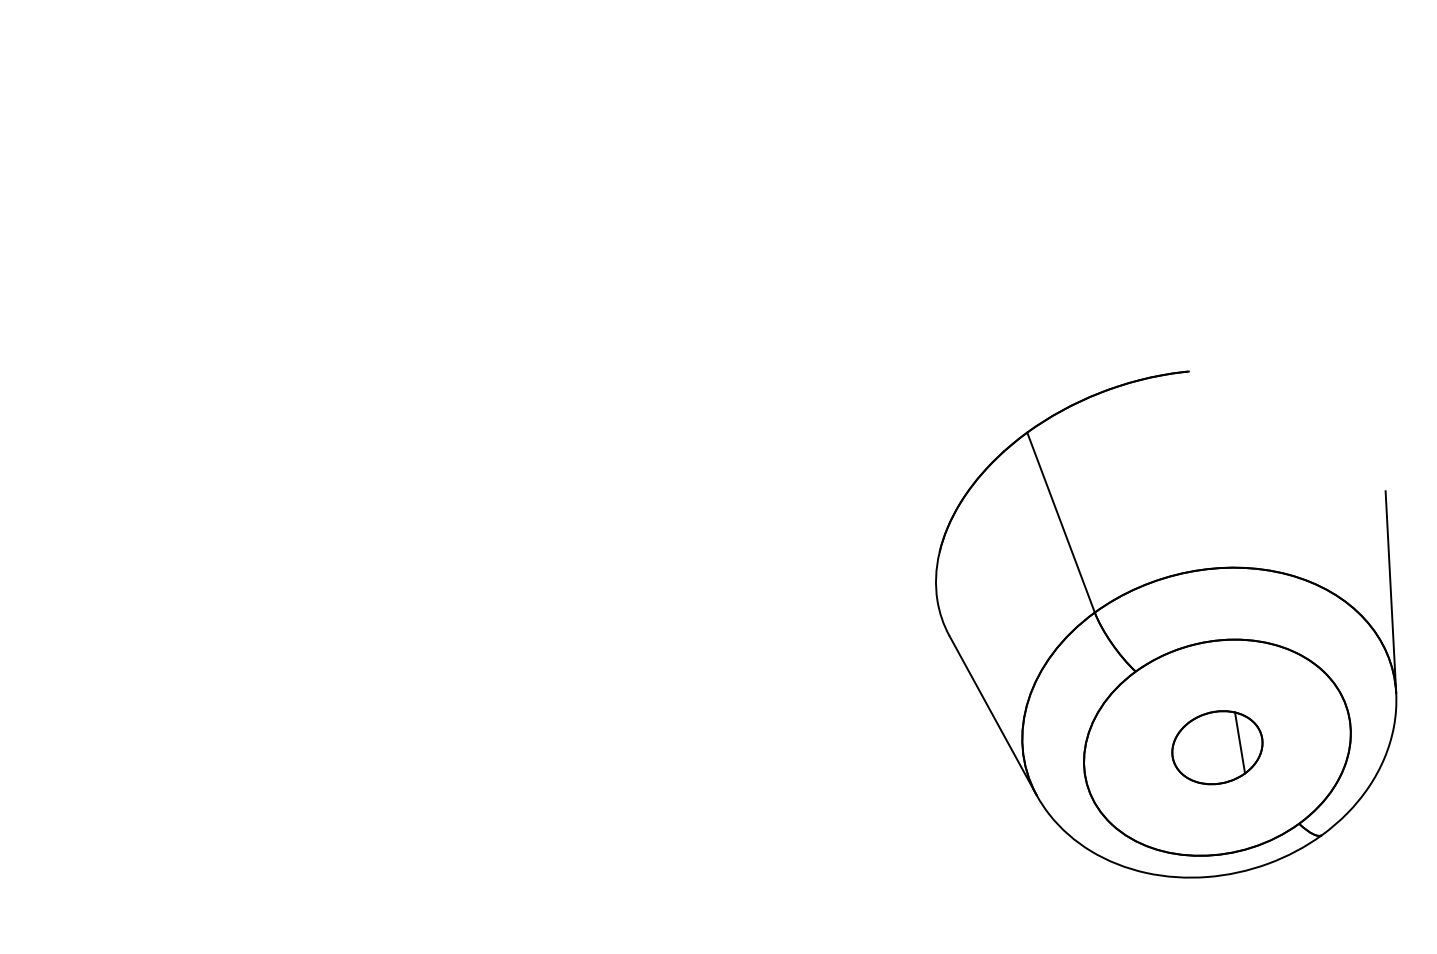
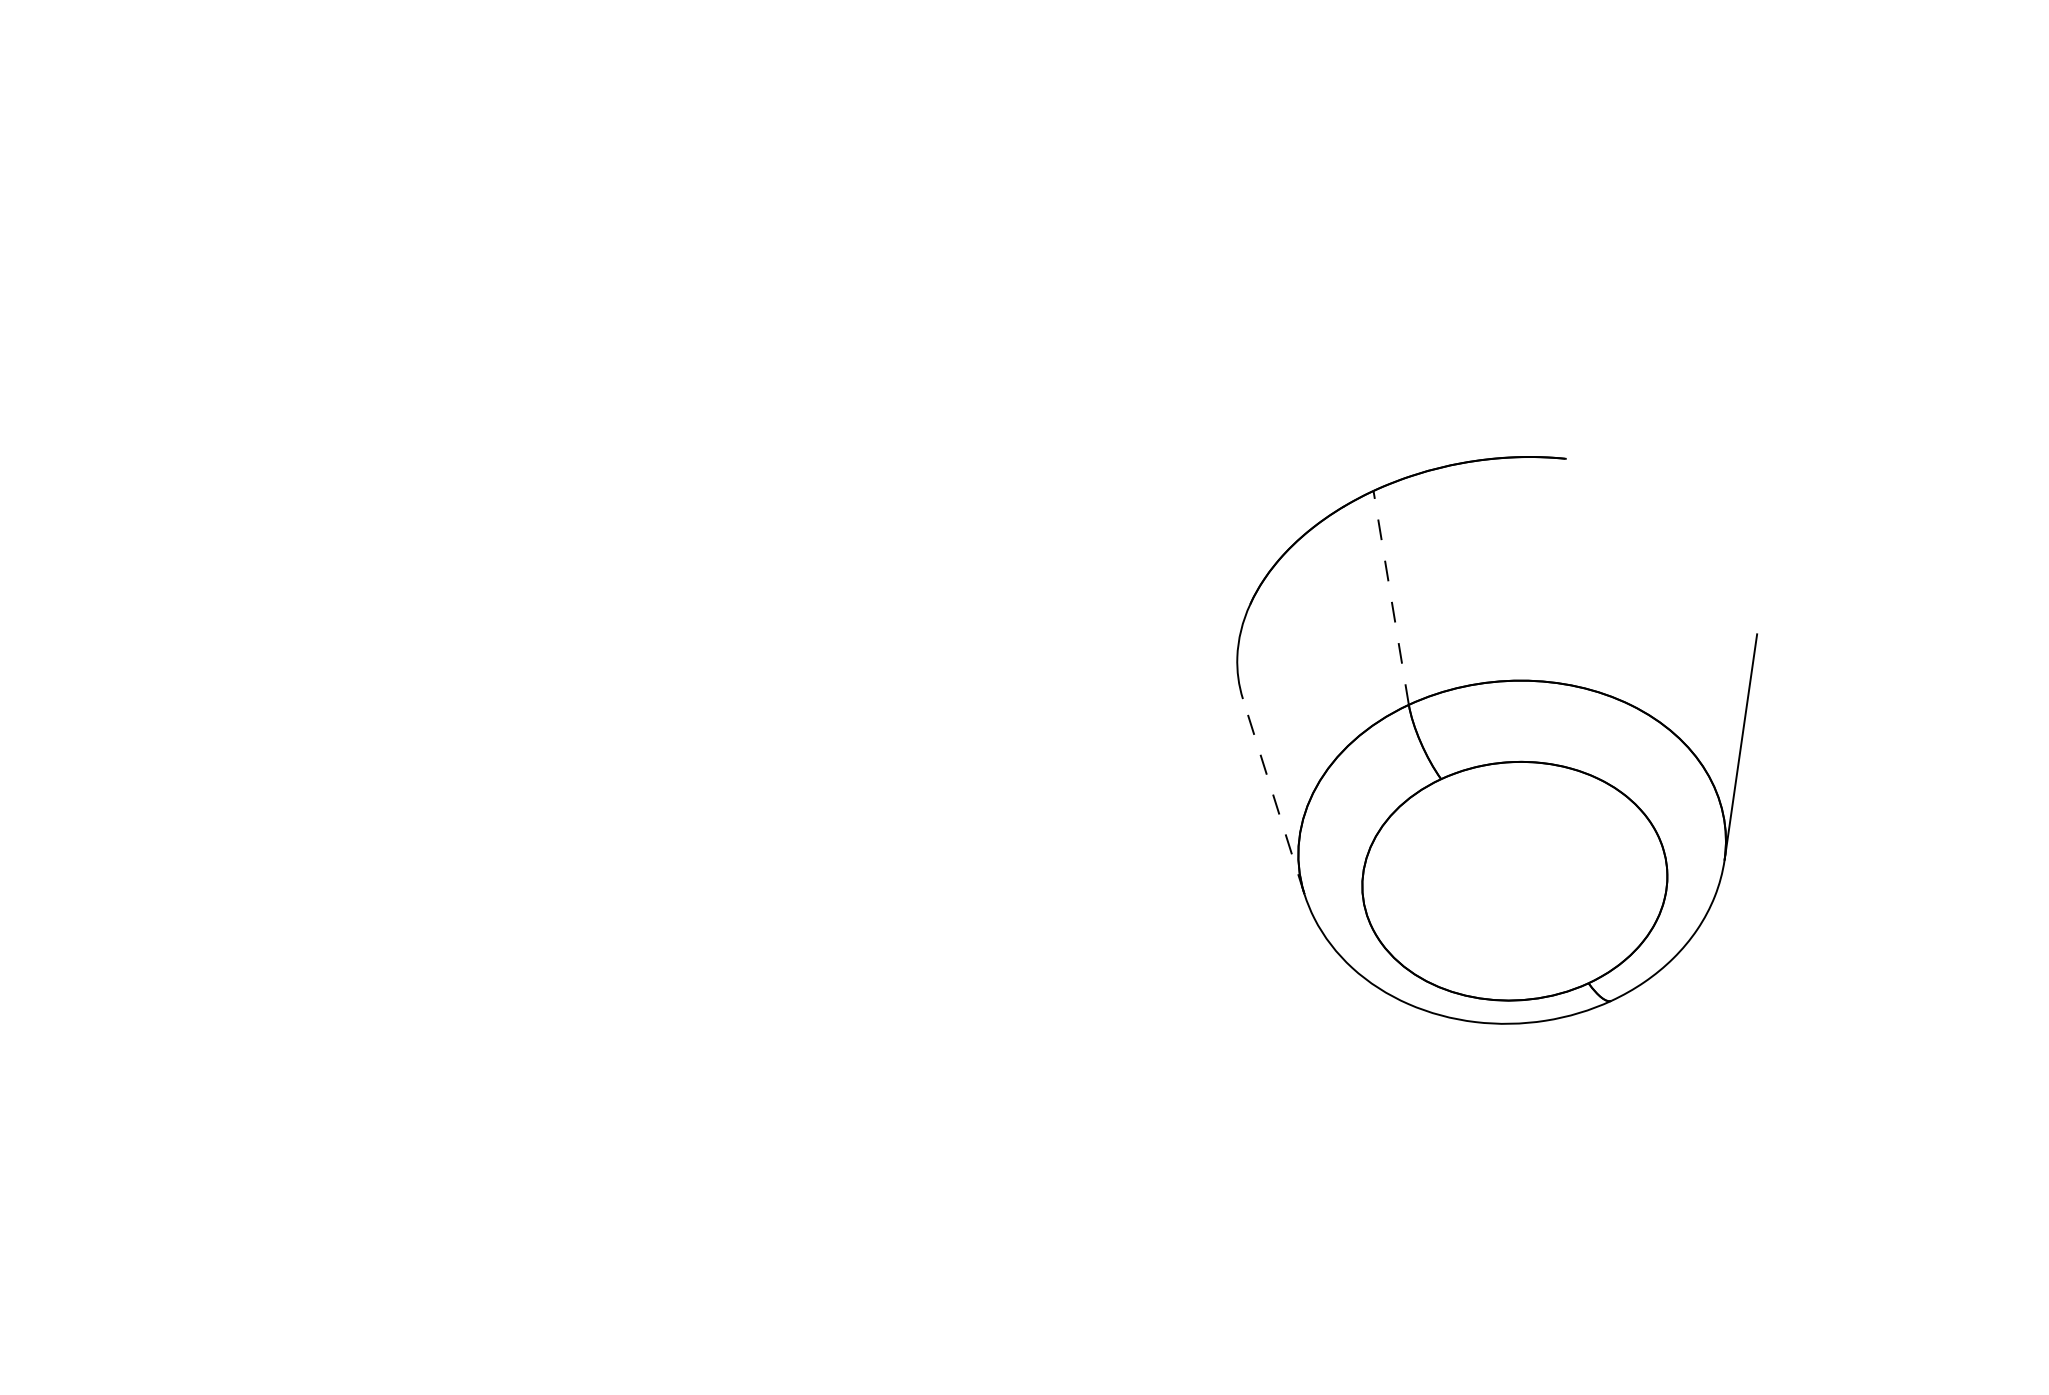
line: (1061, 522) -> (1391, 597), solid -> dashed
line: (992, 715) -> (1273, 796), solid -> dashed
part: (1216, 747) -> (1514, 880), removed

